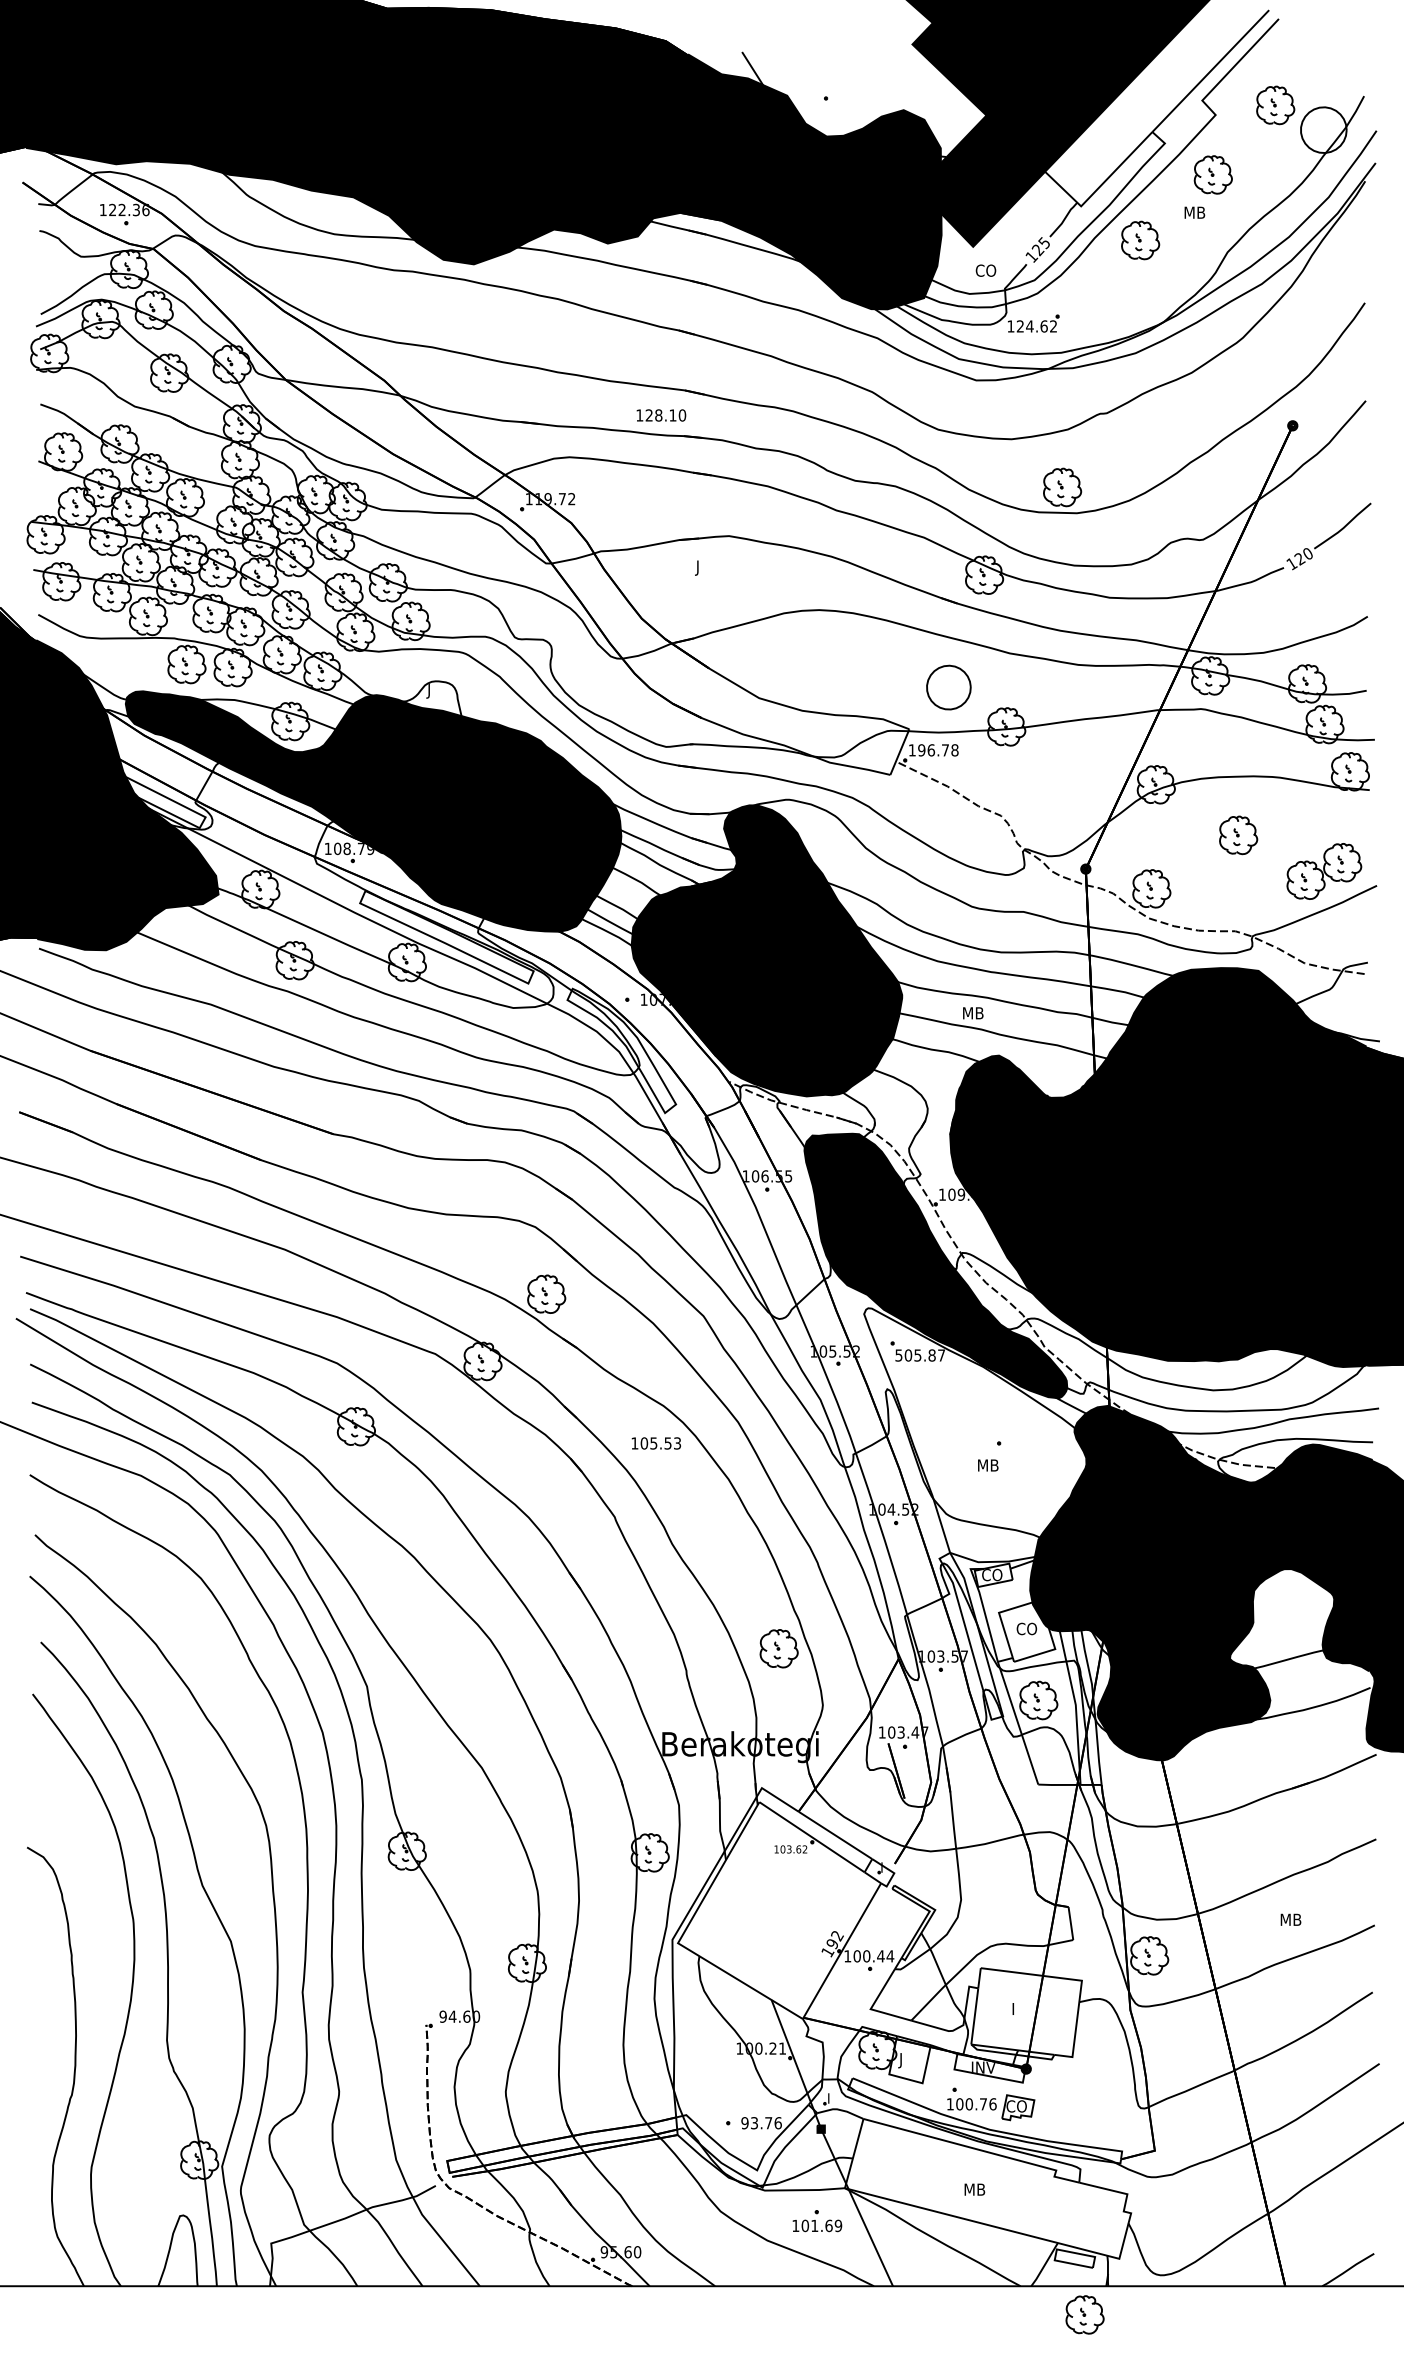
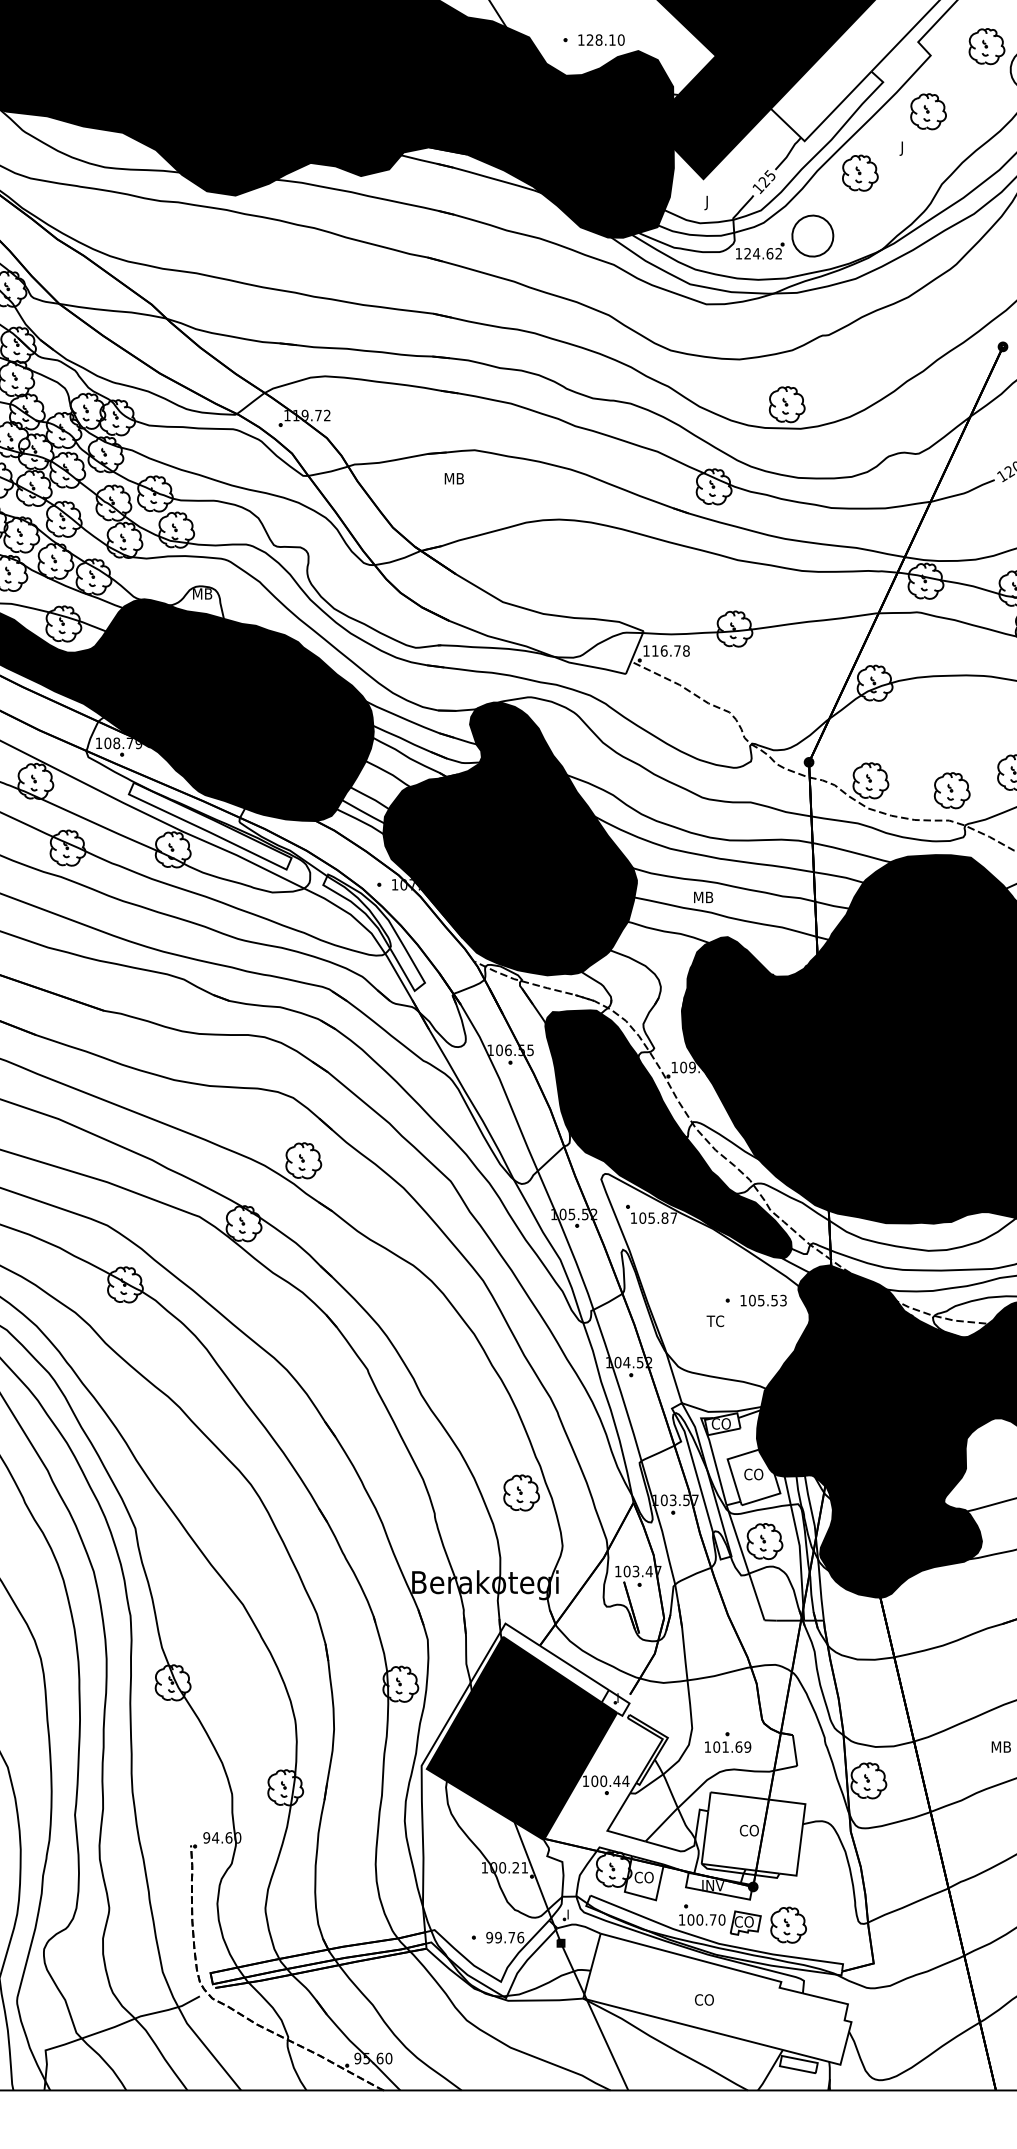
text: (1193, 213) -> (909, 147), MB -> J
text: (985, 271) -> (715, 202), CO -> J
text: (661, 415) -> (601, 40), moved
text: (706, 567) -> (453, 479), J -> MB
part: (948, 687) -> (812, 235), moved
text: (437, 690) -> (201, 594), J -> MB
text: (921, 750) -> (655, 651), 196.78 -> 116.78
part: (1238, 835) -> (952, 790), moved
text: (898, 1355) -> (633, 1218), 505.87 -> 105.87
text: (655, 1443) -> (762, 1300), moved
text: (987, 1465) -> (716, 1321), MB -> TC
fill: (779, 1910) -> (521, 1738), added
text: (1022, 2008) -> (749, 1830), I -> CO
text: (909, 2060) -> (643, 1878), J -> CO
text: (992, 2104) -> (721, 1920), 100.76 -> 100.70
text: (754, 2123) -> (498, 1937), 93.76 -> 99.76
text: (974, 2189) -> (704, 1999), MB -> CO
part: (817, 2221) -> (728, 1743), moved
part: (1084, 2314) -> (788, 1924), moved

